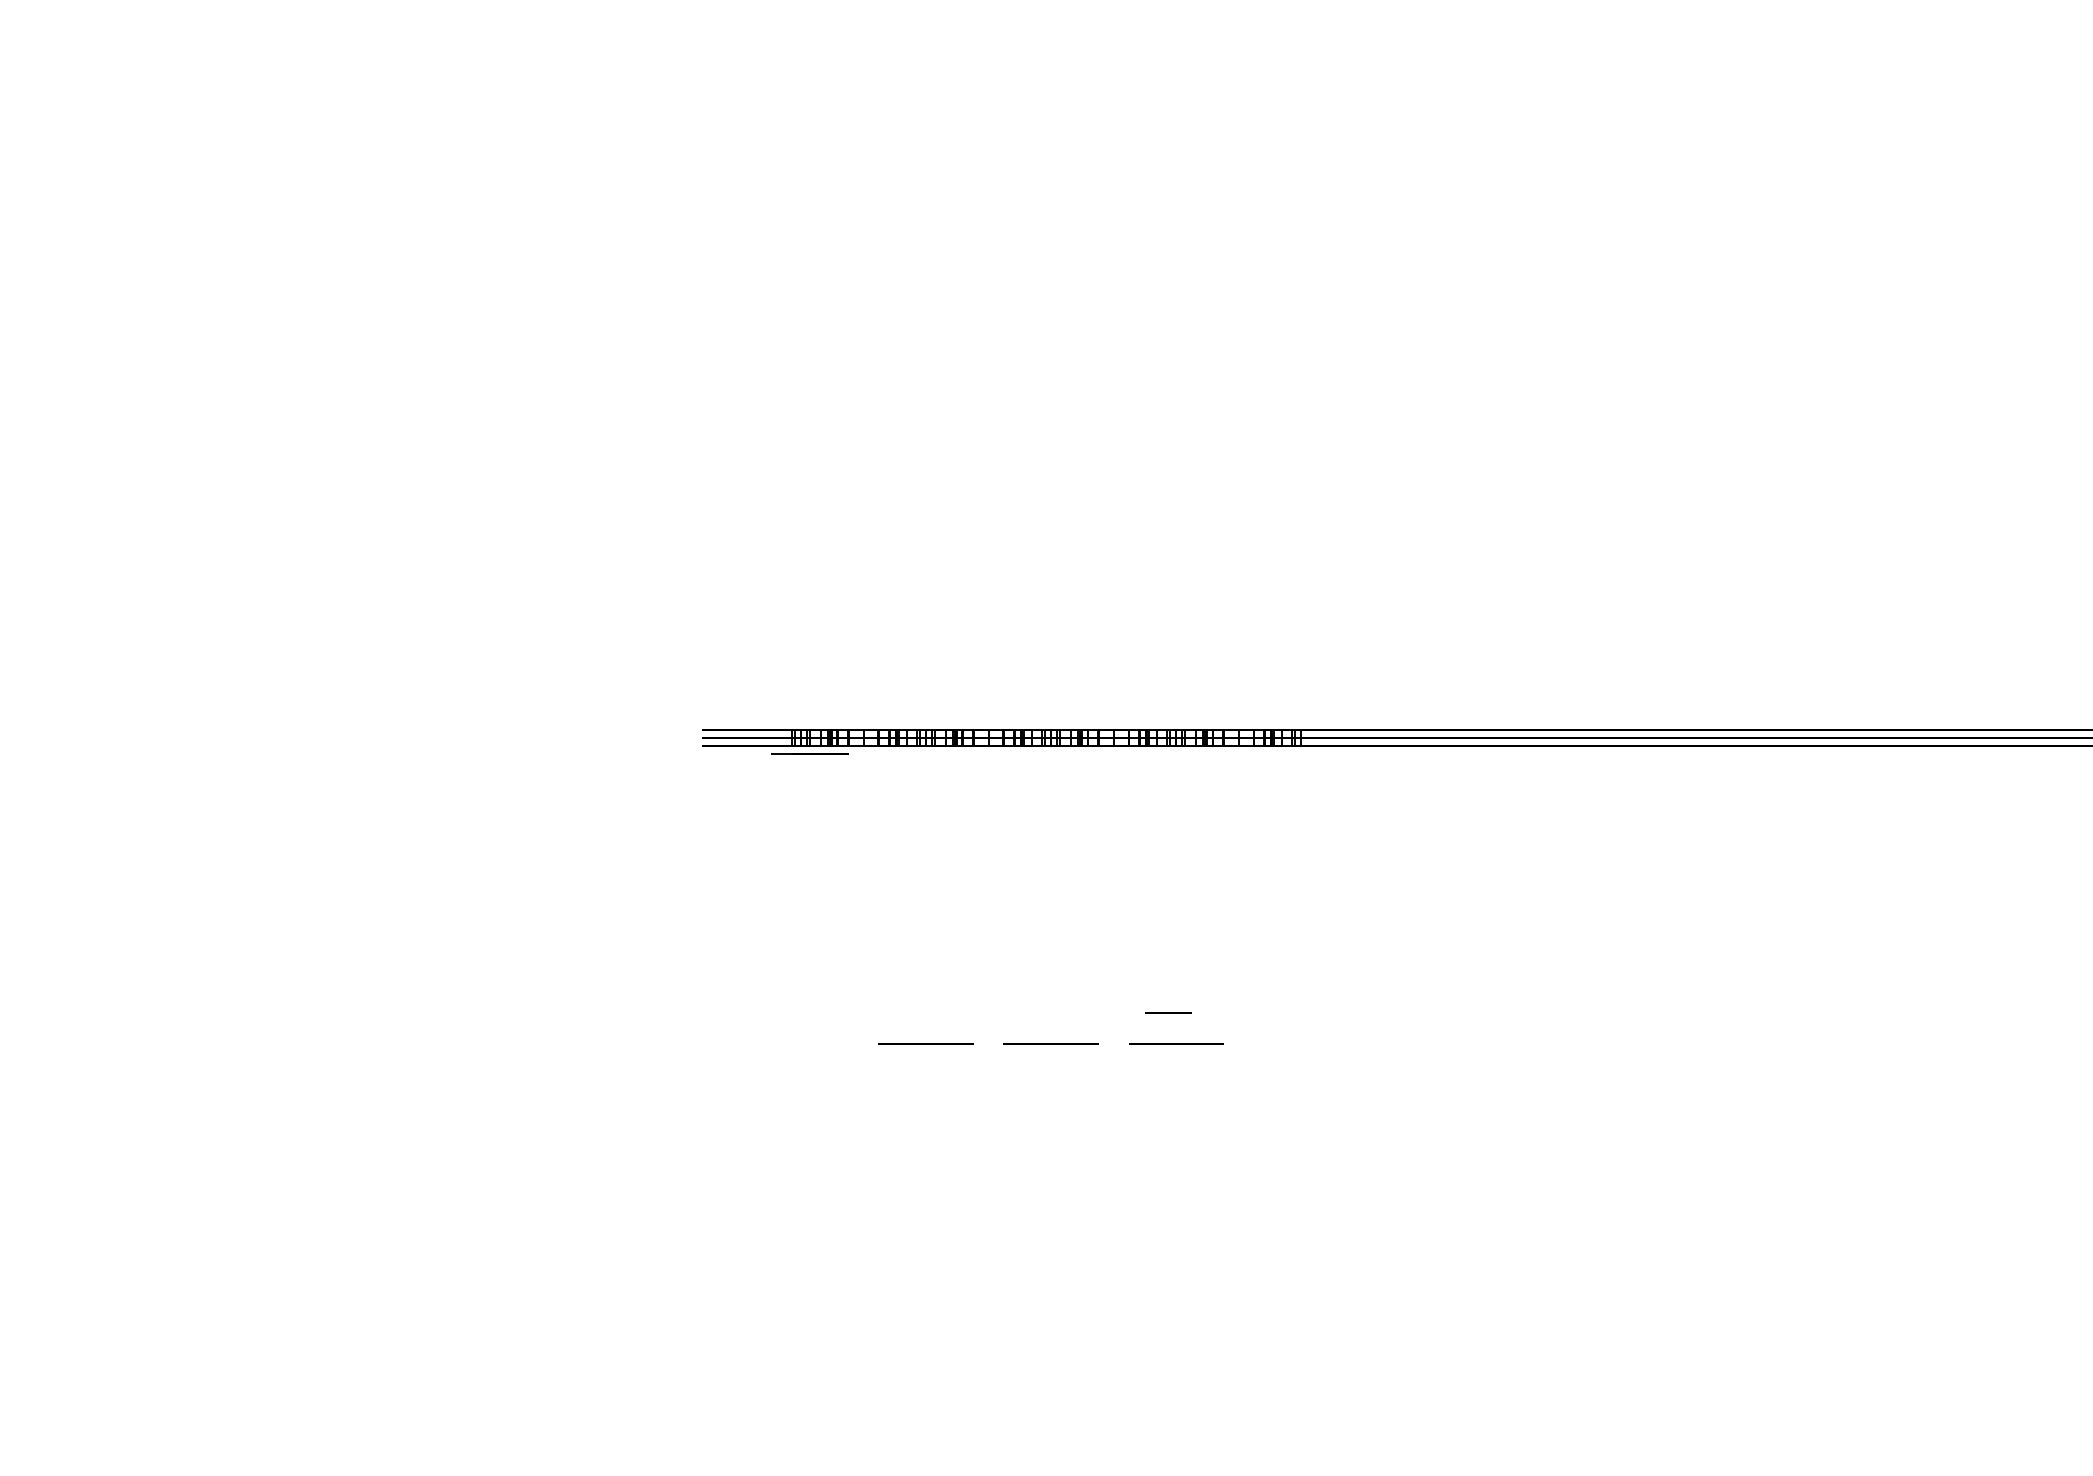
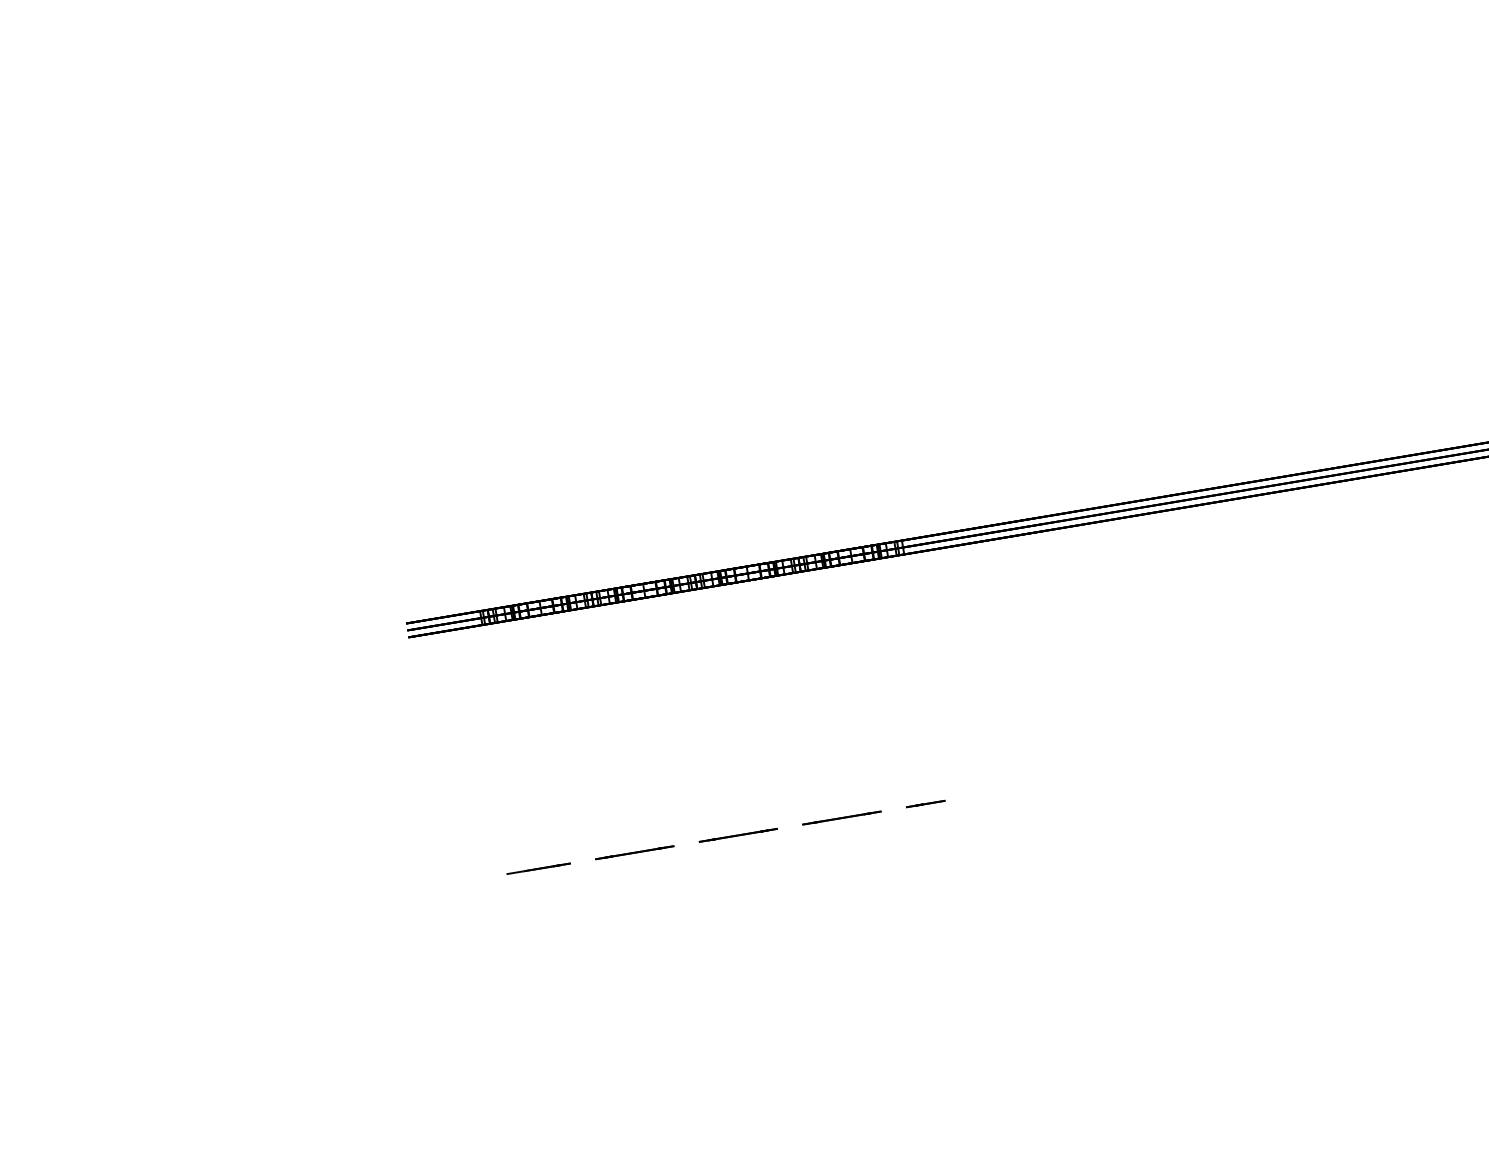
line: (809, 753) -> (538, 868), moved
line: (1168, 1012) -> (925, 803), moved

